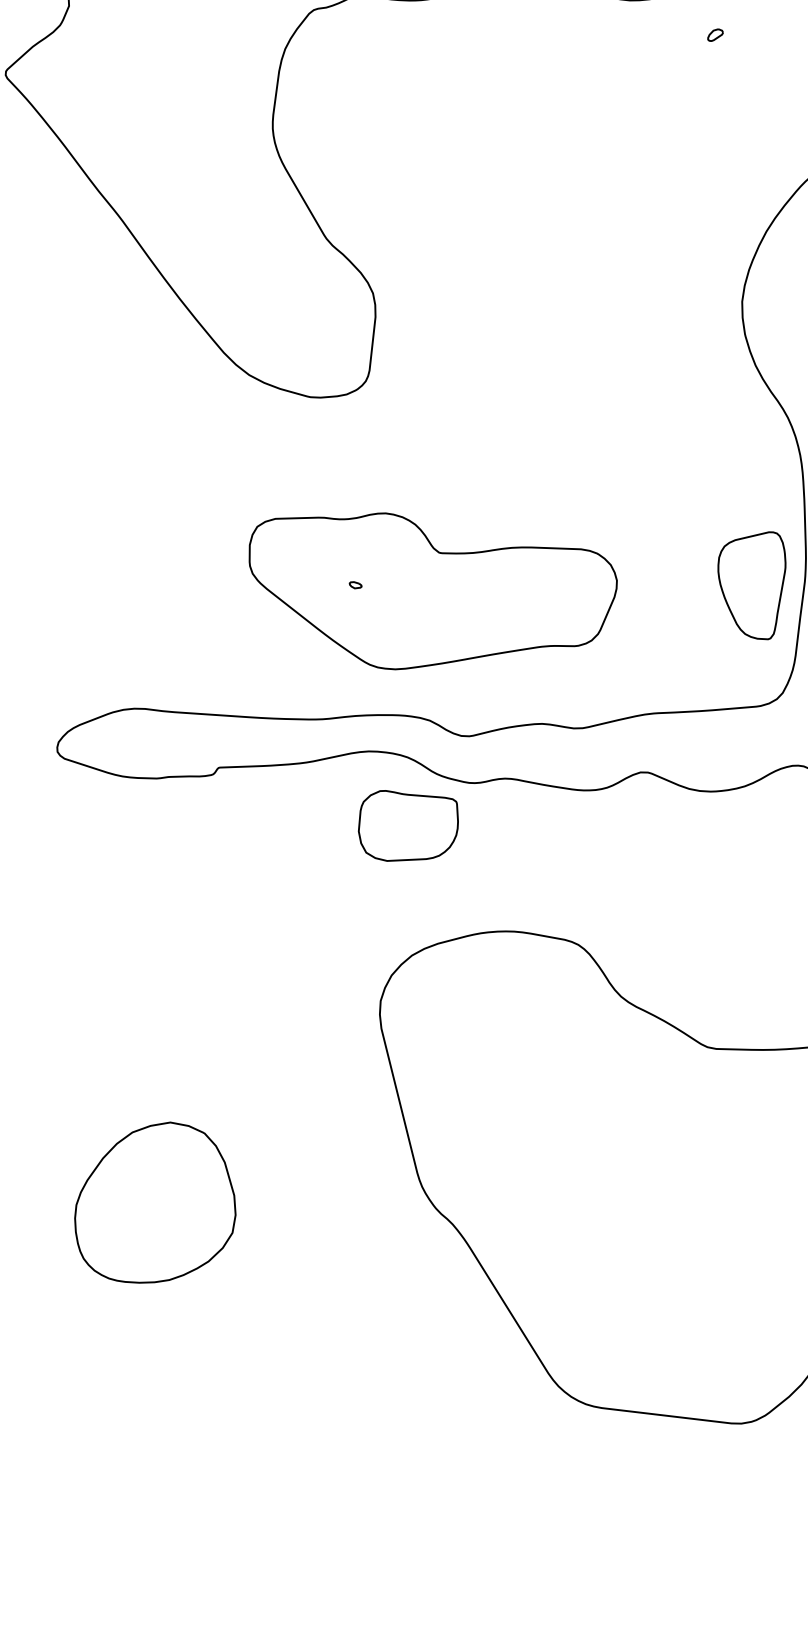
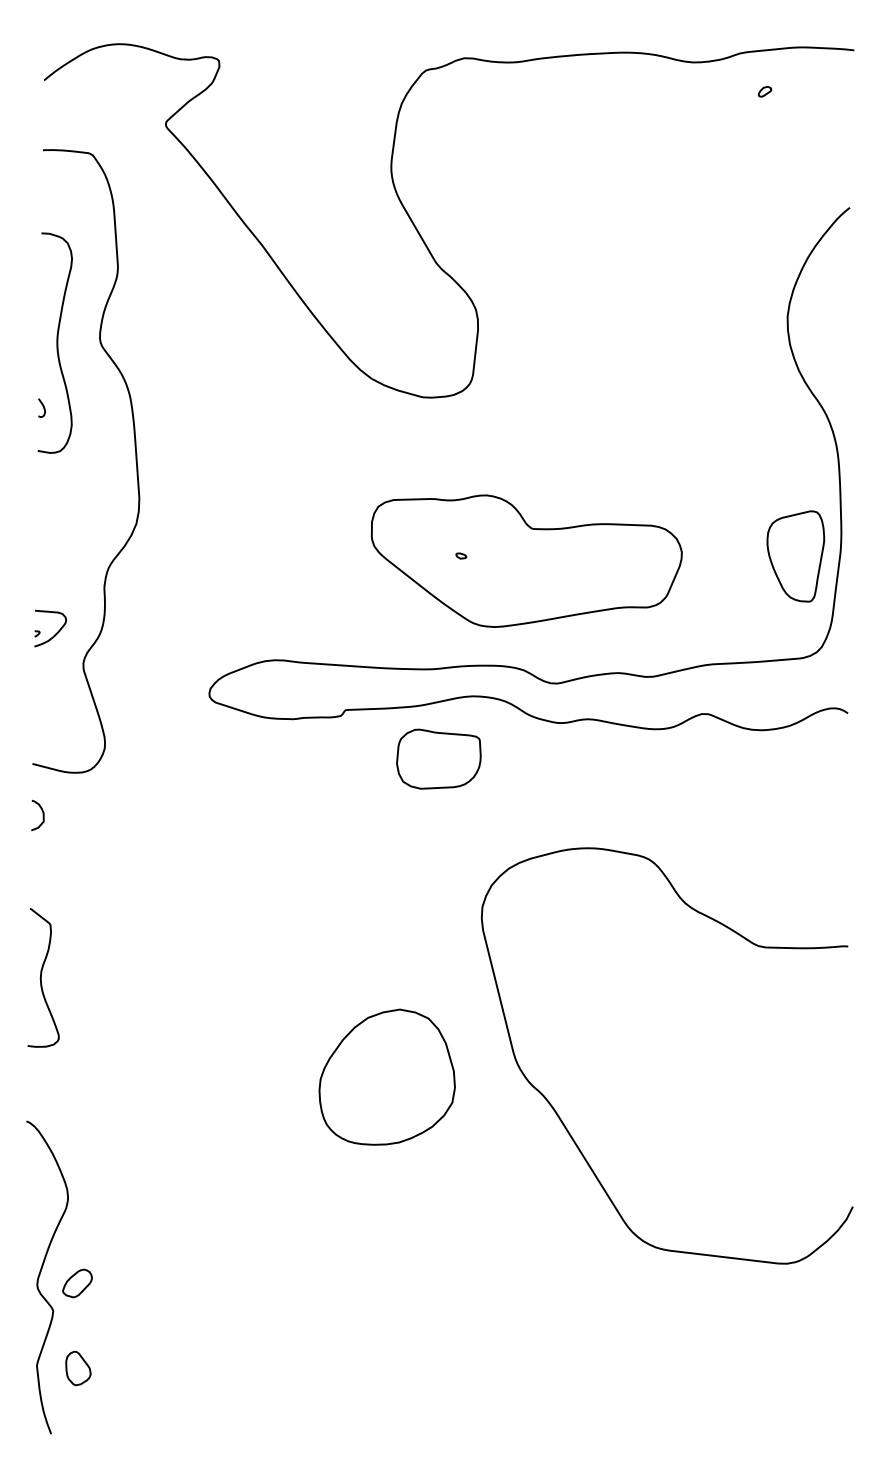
part: (408, 825) -> (438, 758), moved
part: (154, 1201) -> (386, 1076), moved

